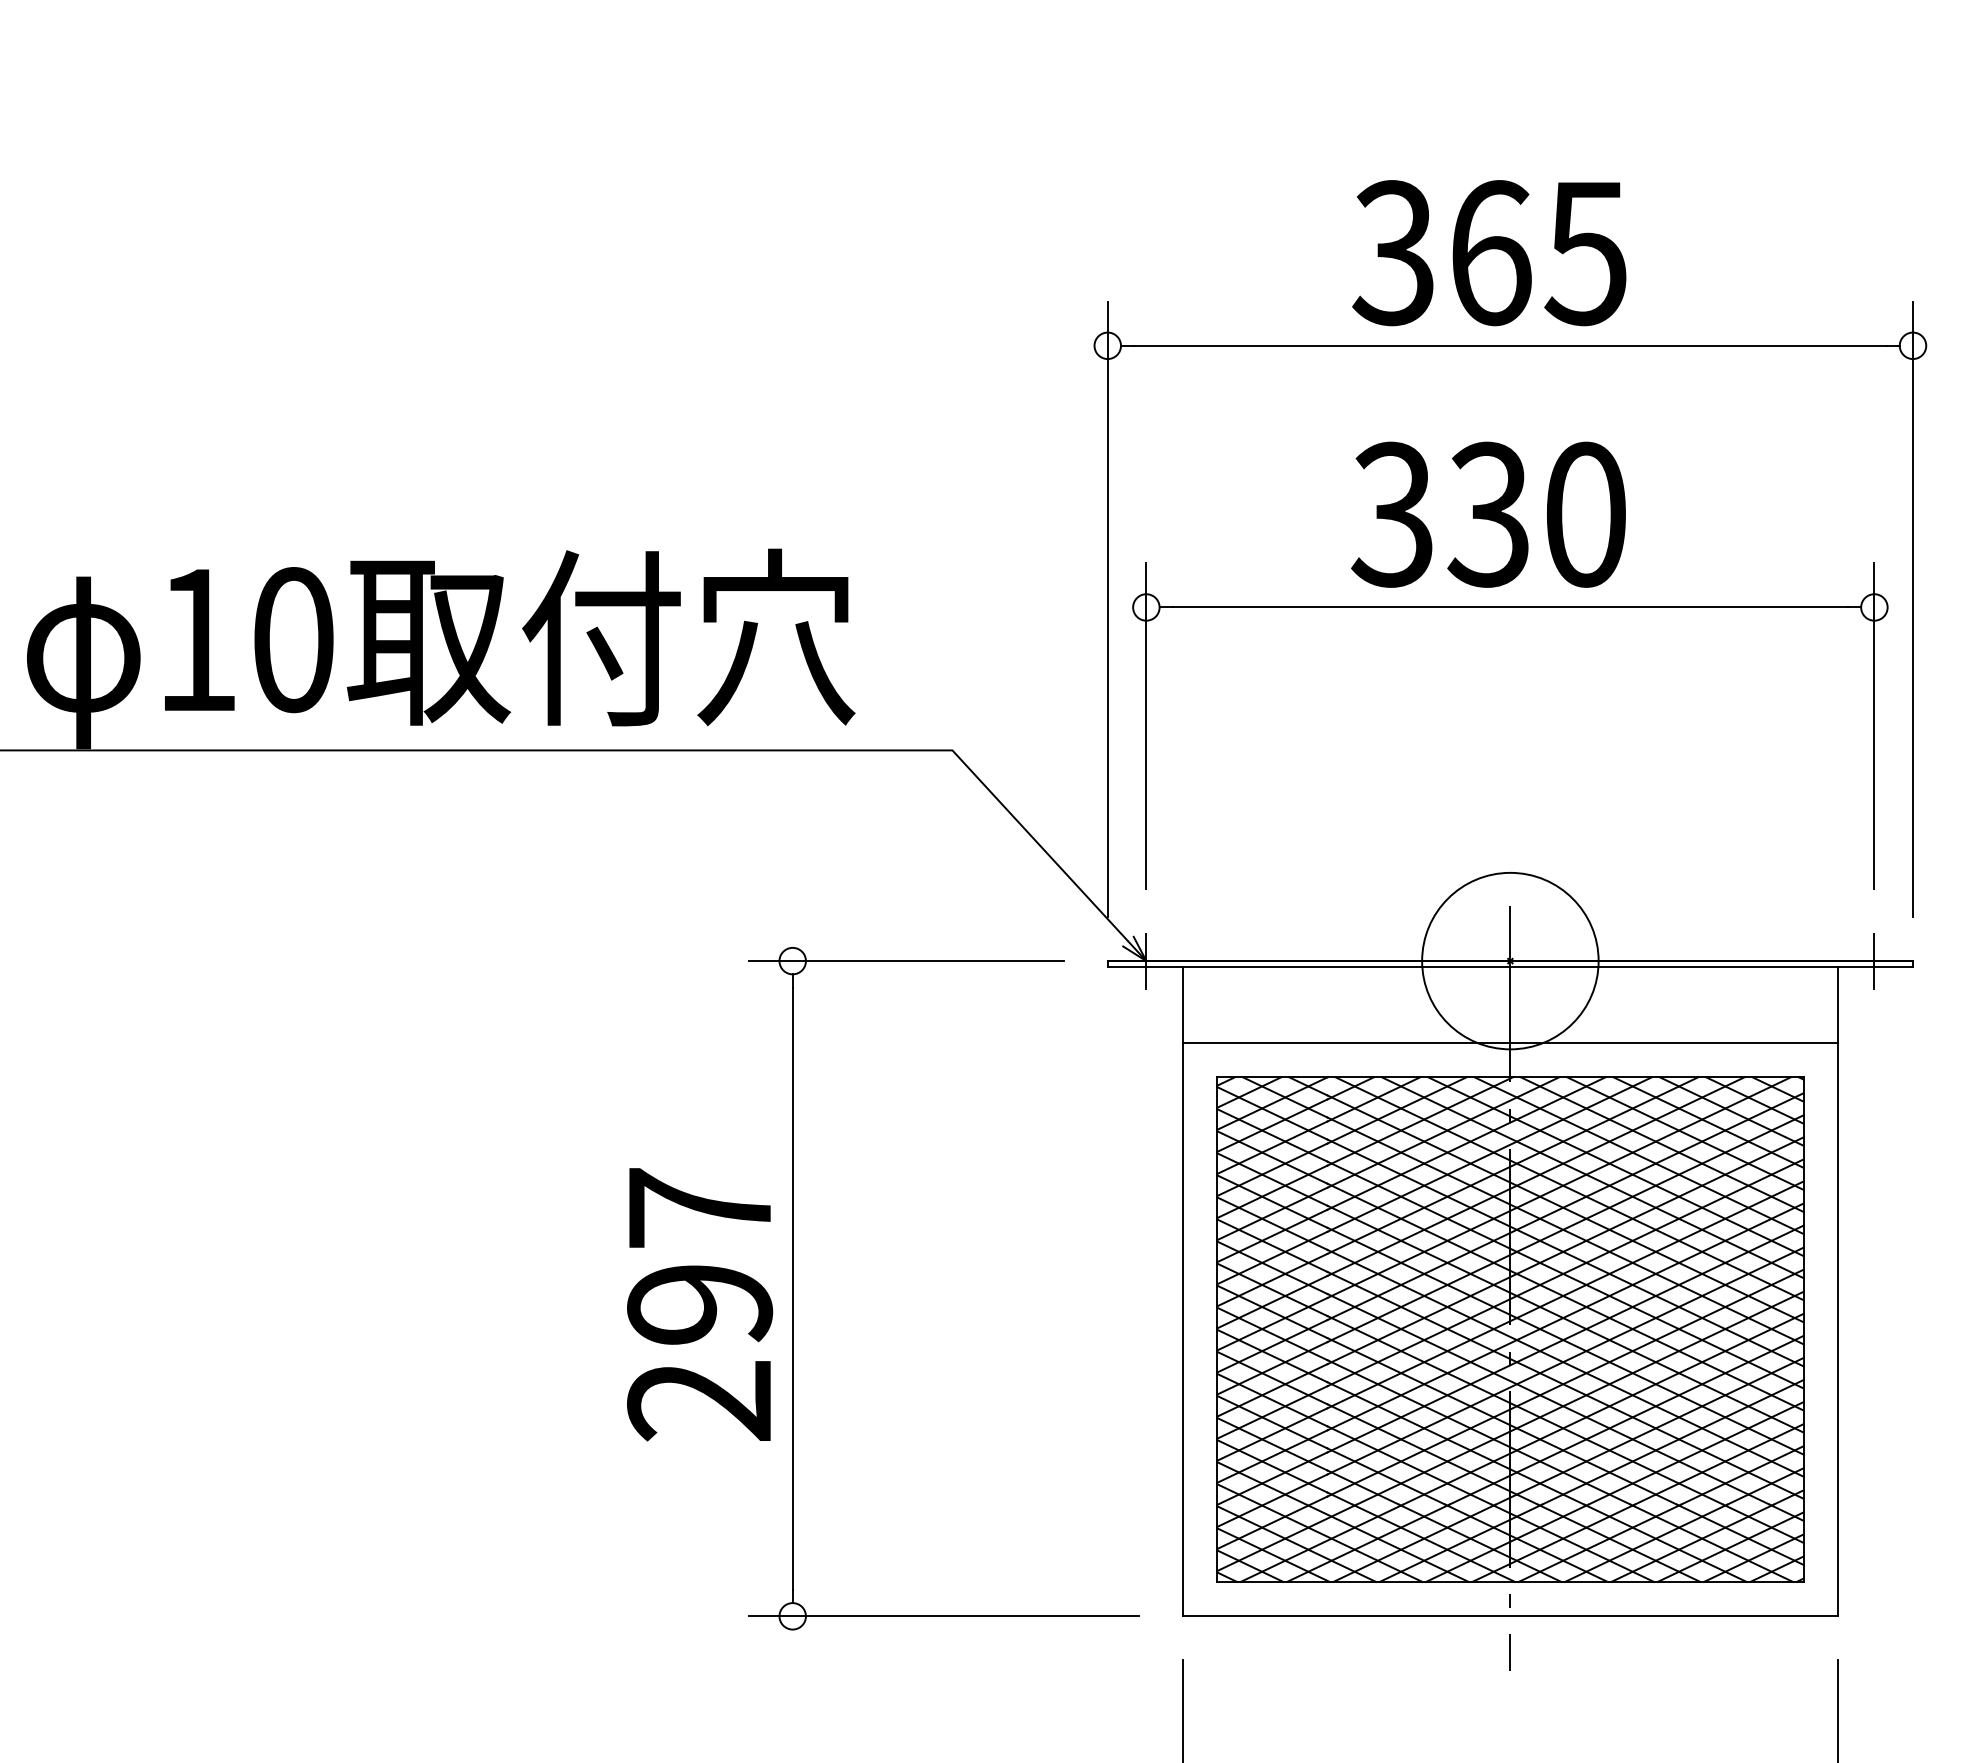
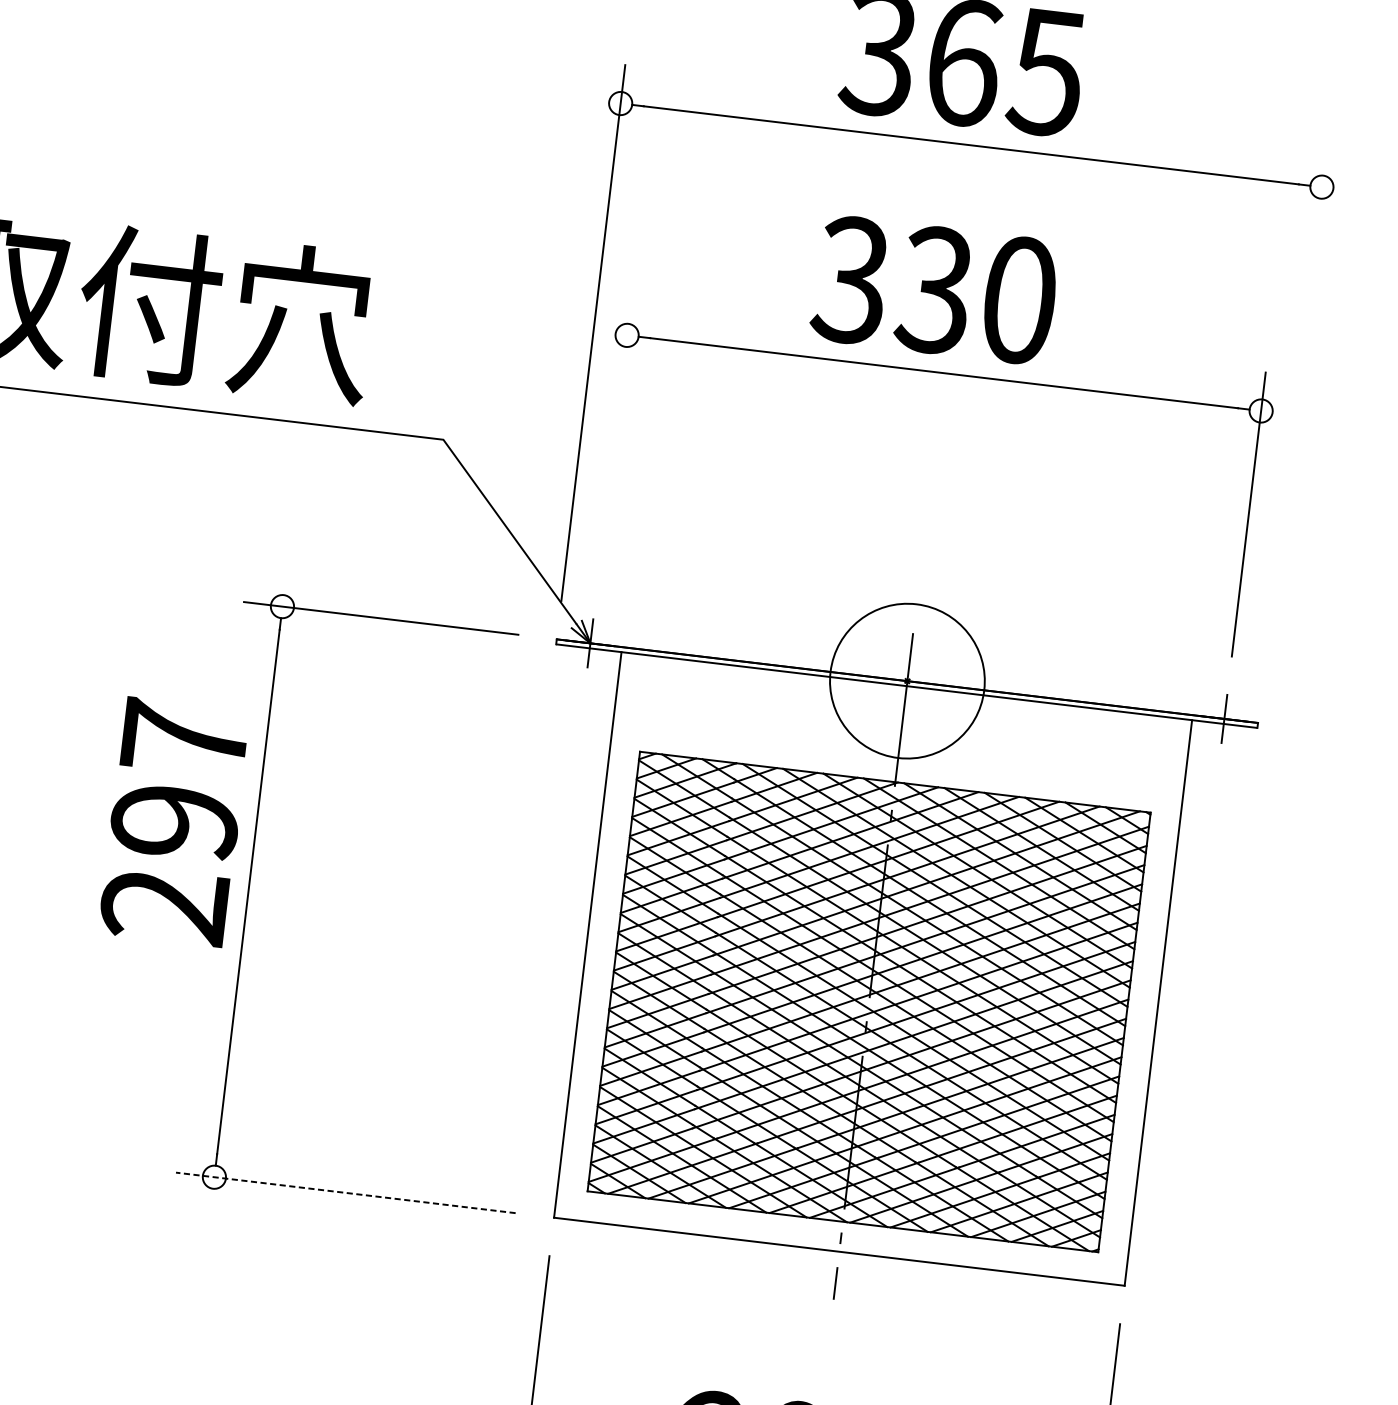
line: (1913, 608) -> (1295, 415), removed
line: (1146, 726) -> (614, 439), removed
line: (1509, 1042) -> (898, 751), removed
text: (700, 1304) -> (175, 822), moved
line: (943, 1616) -> (345, 1193), solid -> dashed

